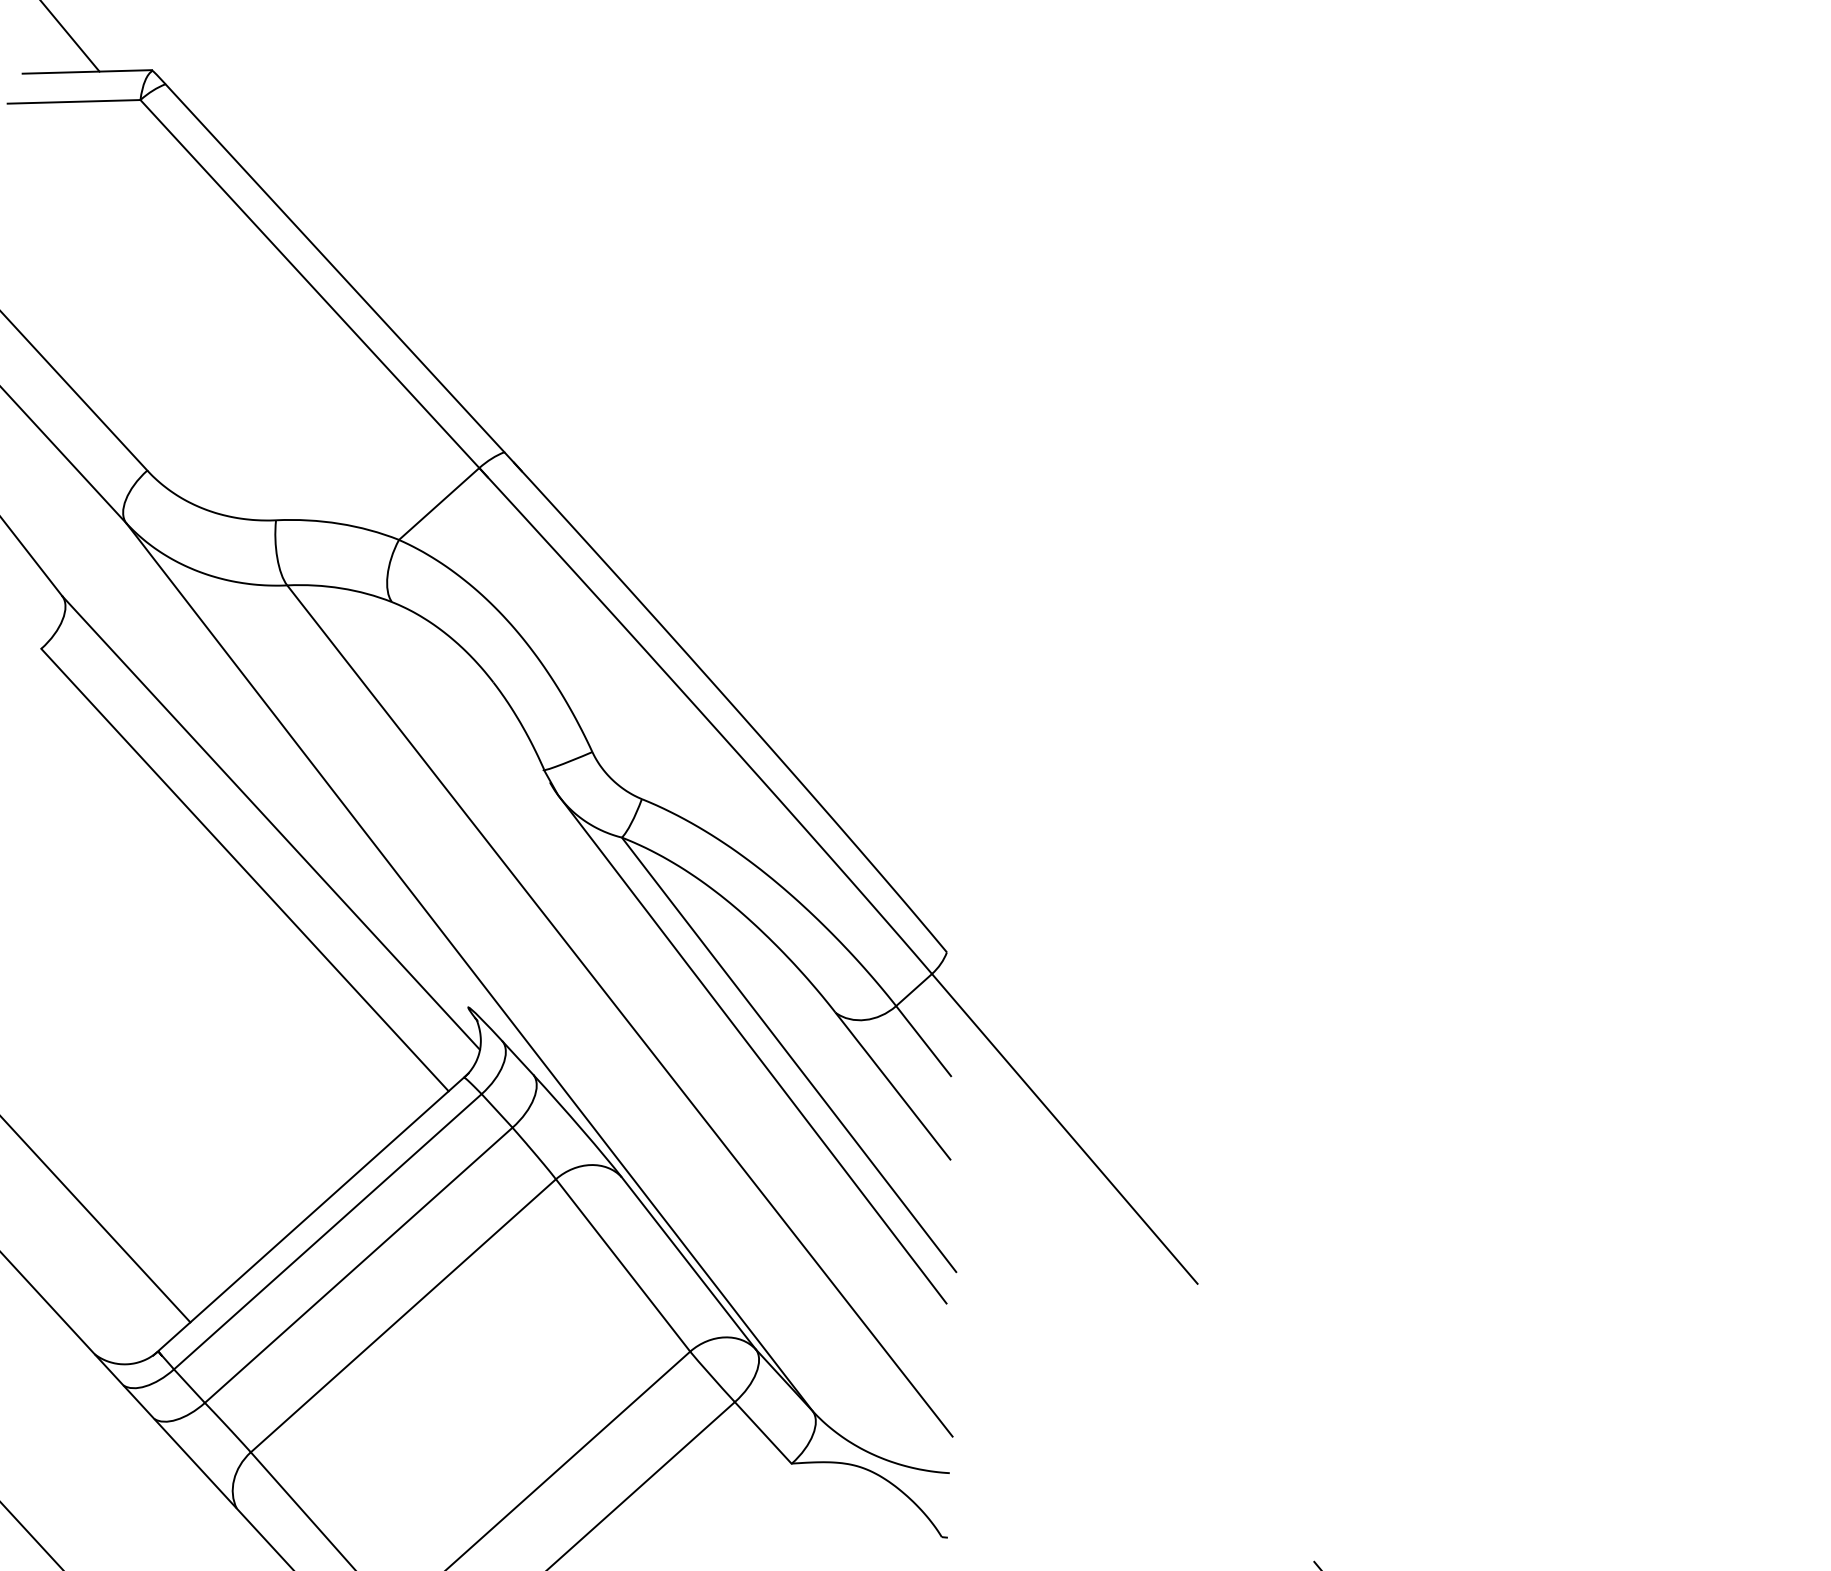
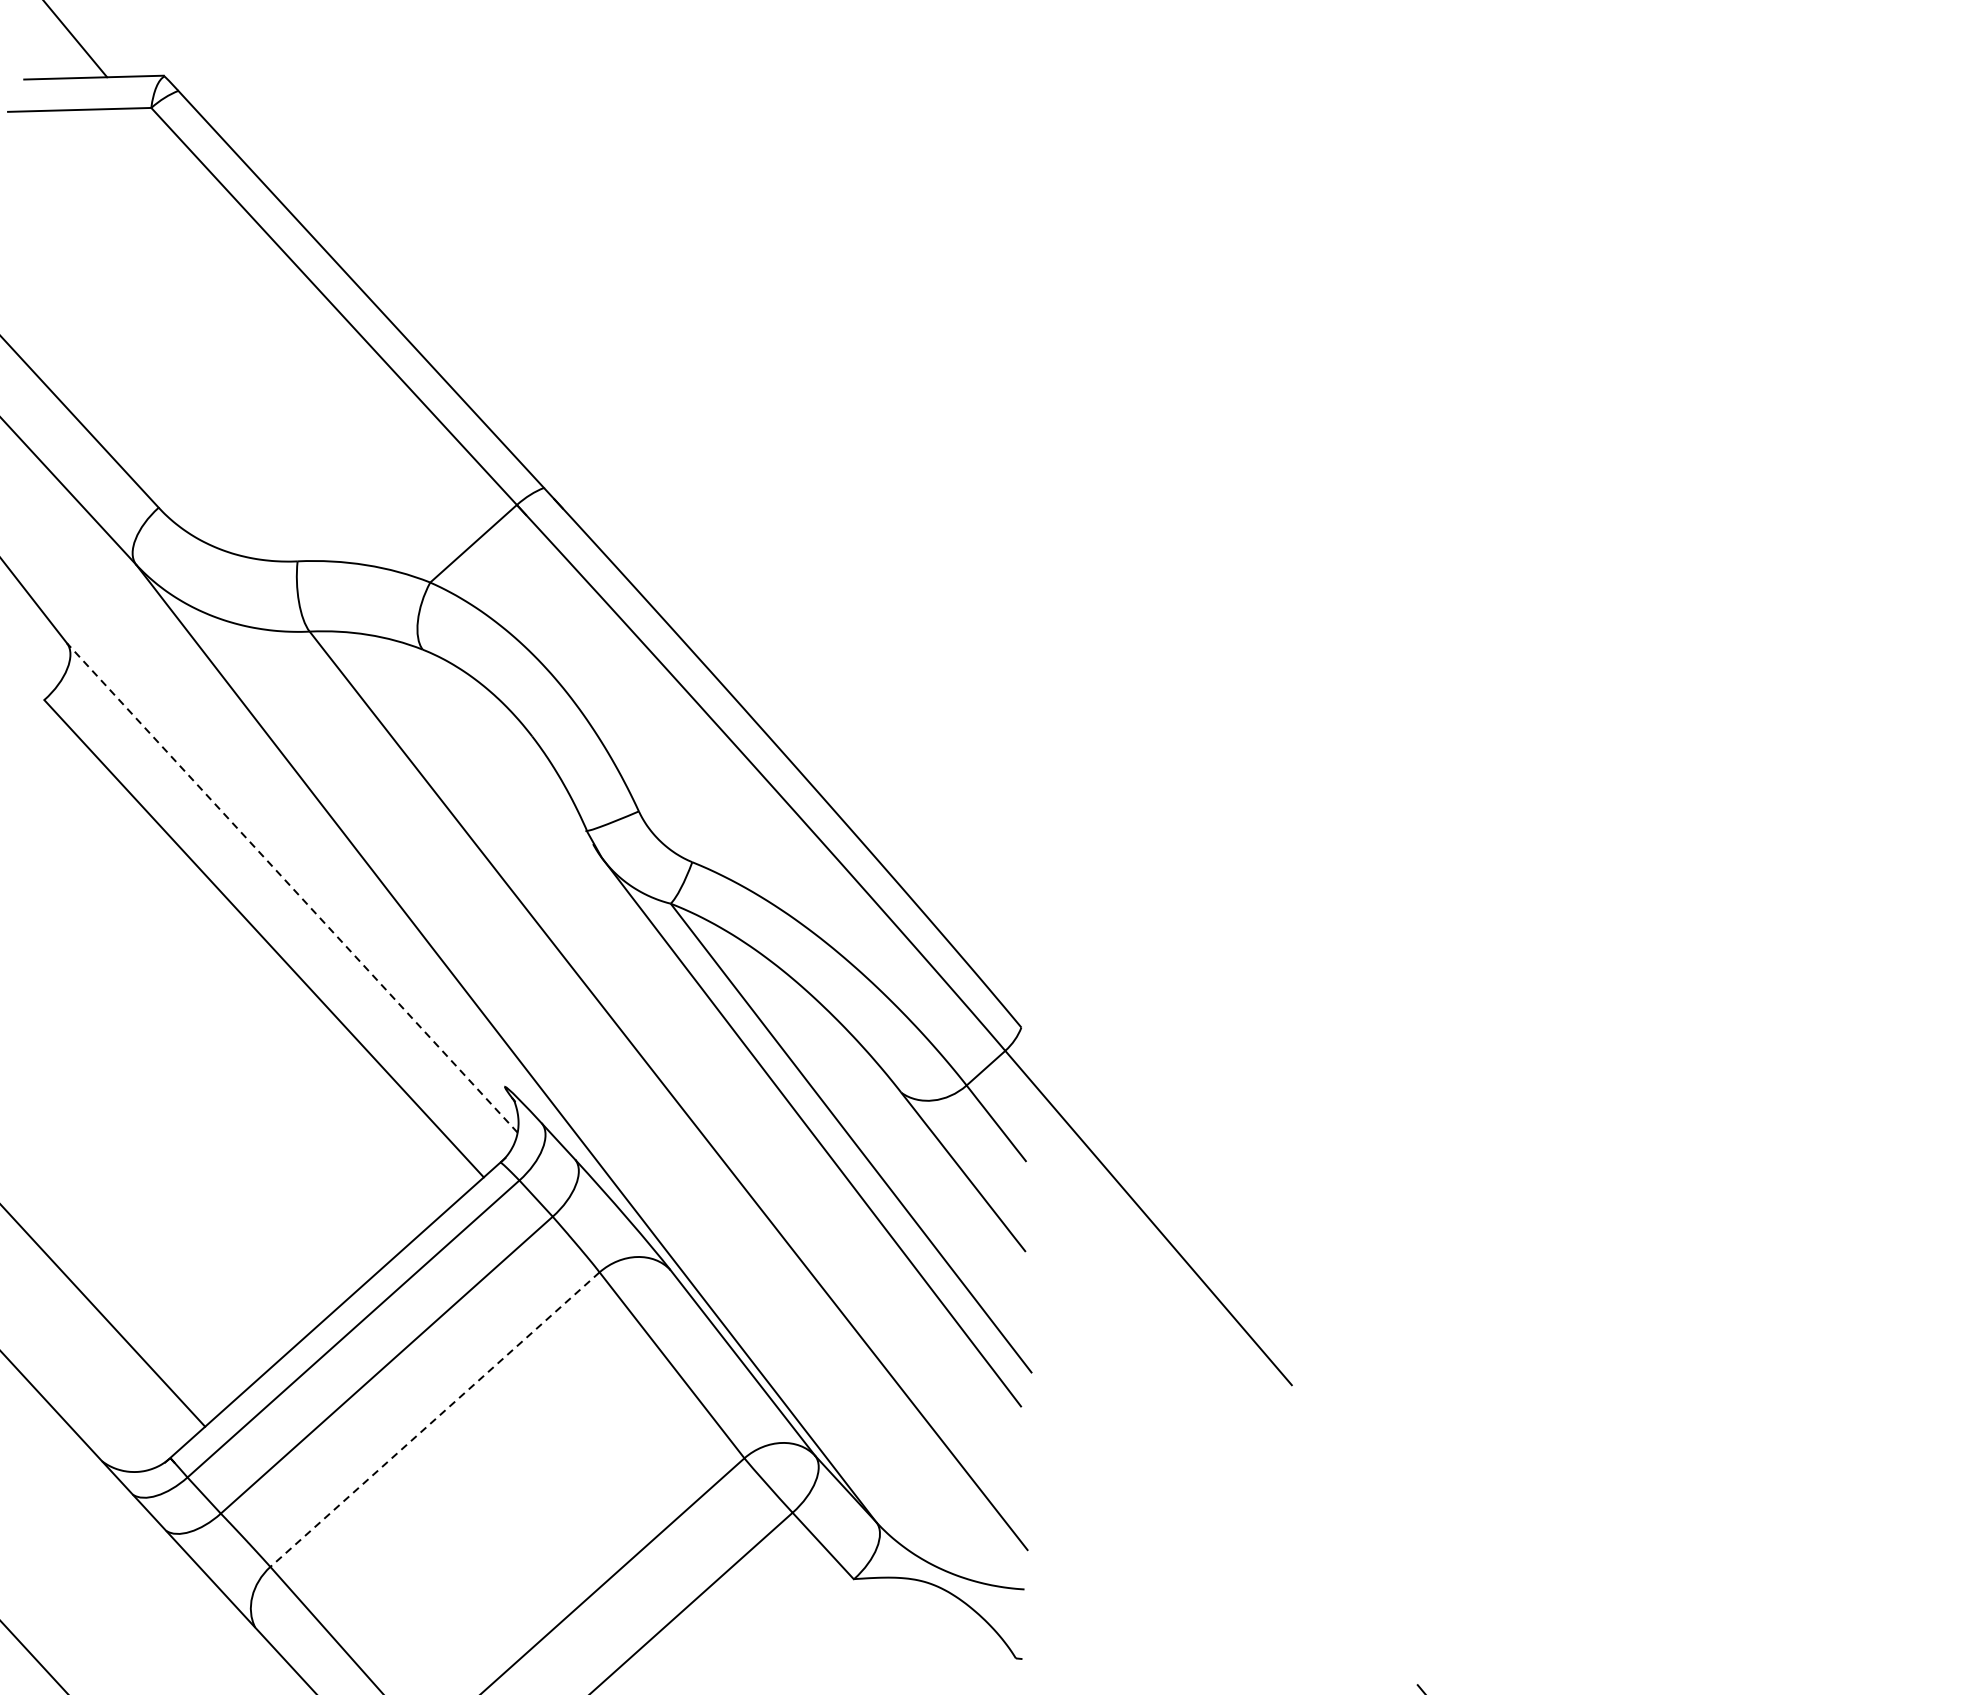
line: (270, 822) -> (291, 887), solid -> dashed
line: (403, 1315) -> (435, 1419), solid -> dashed

